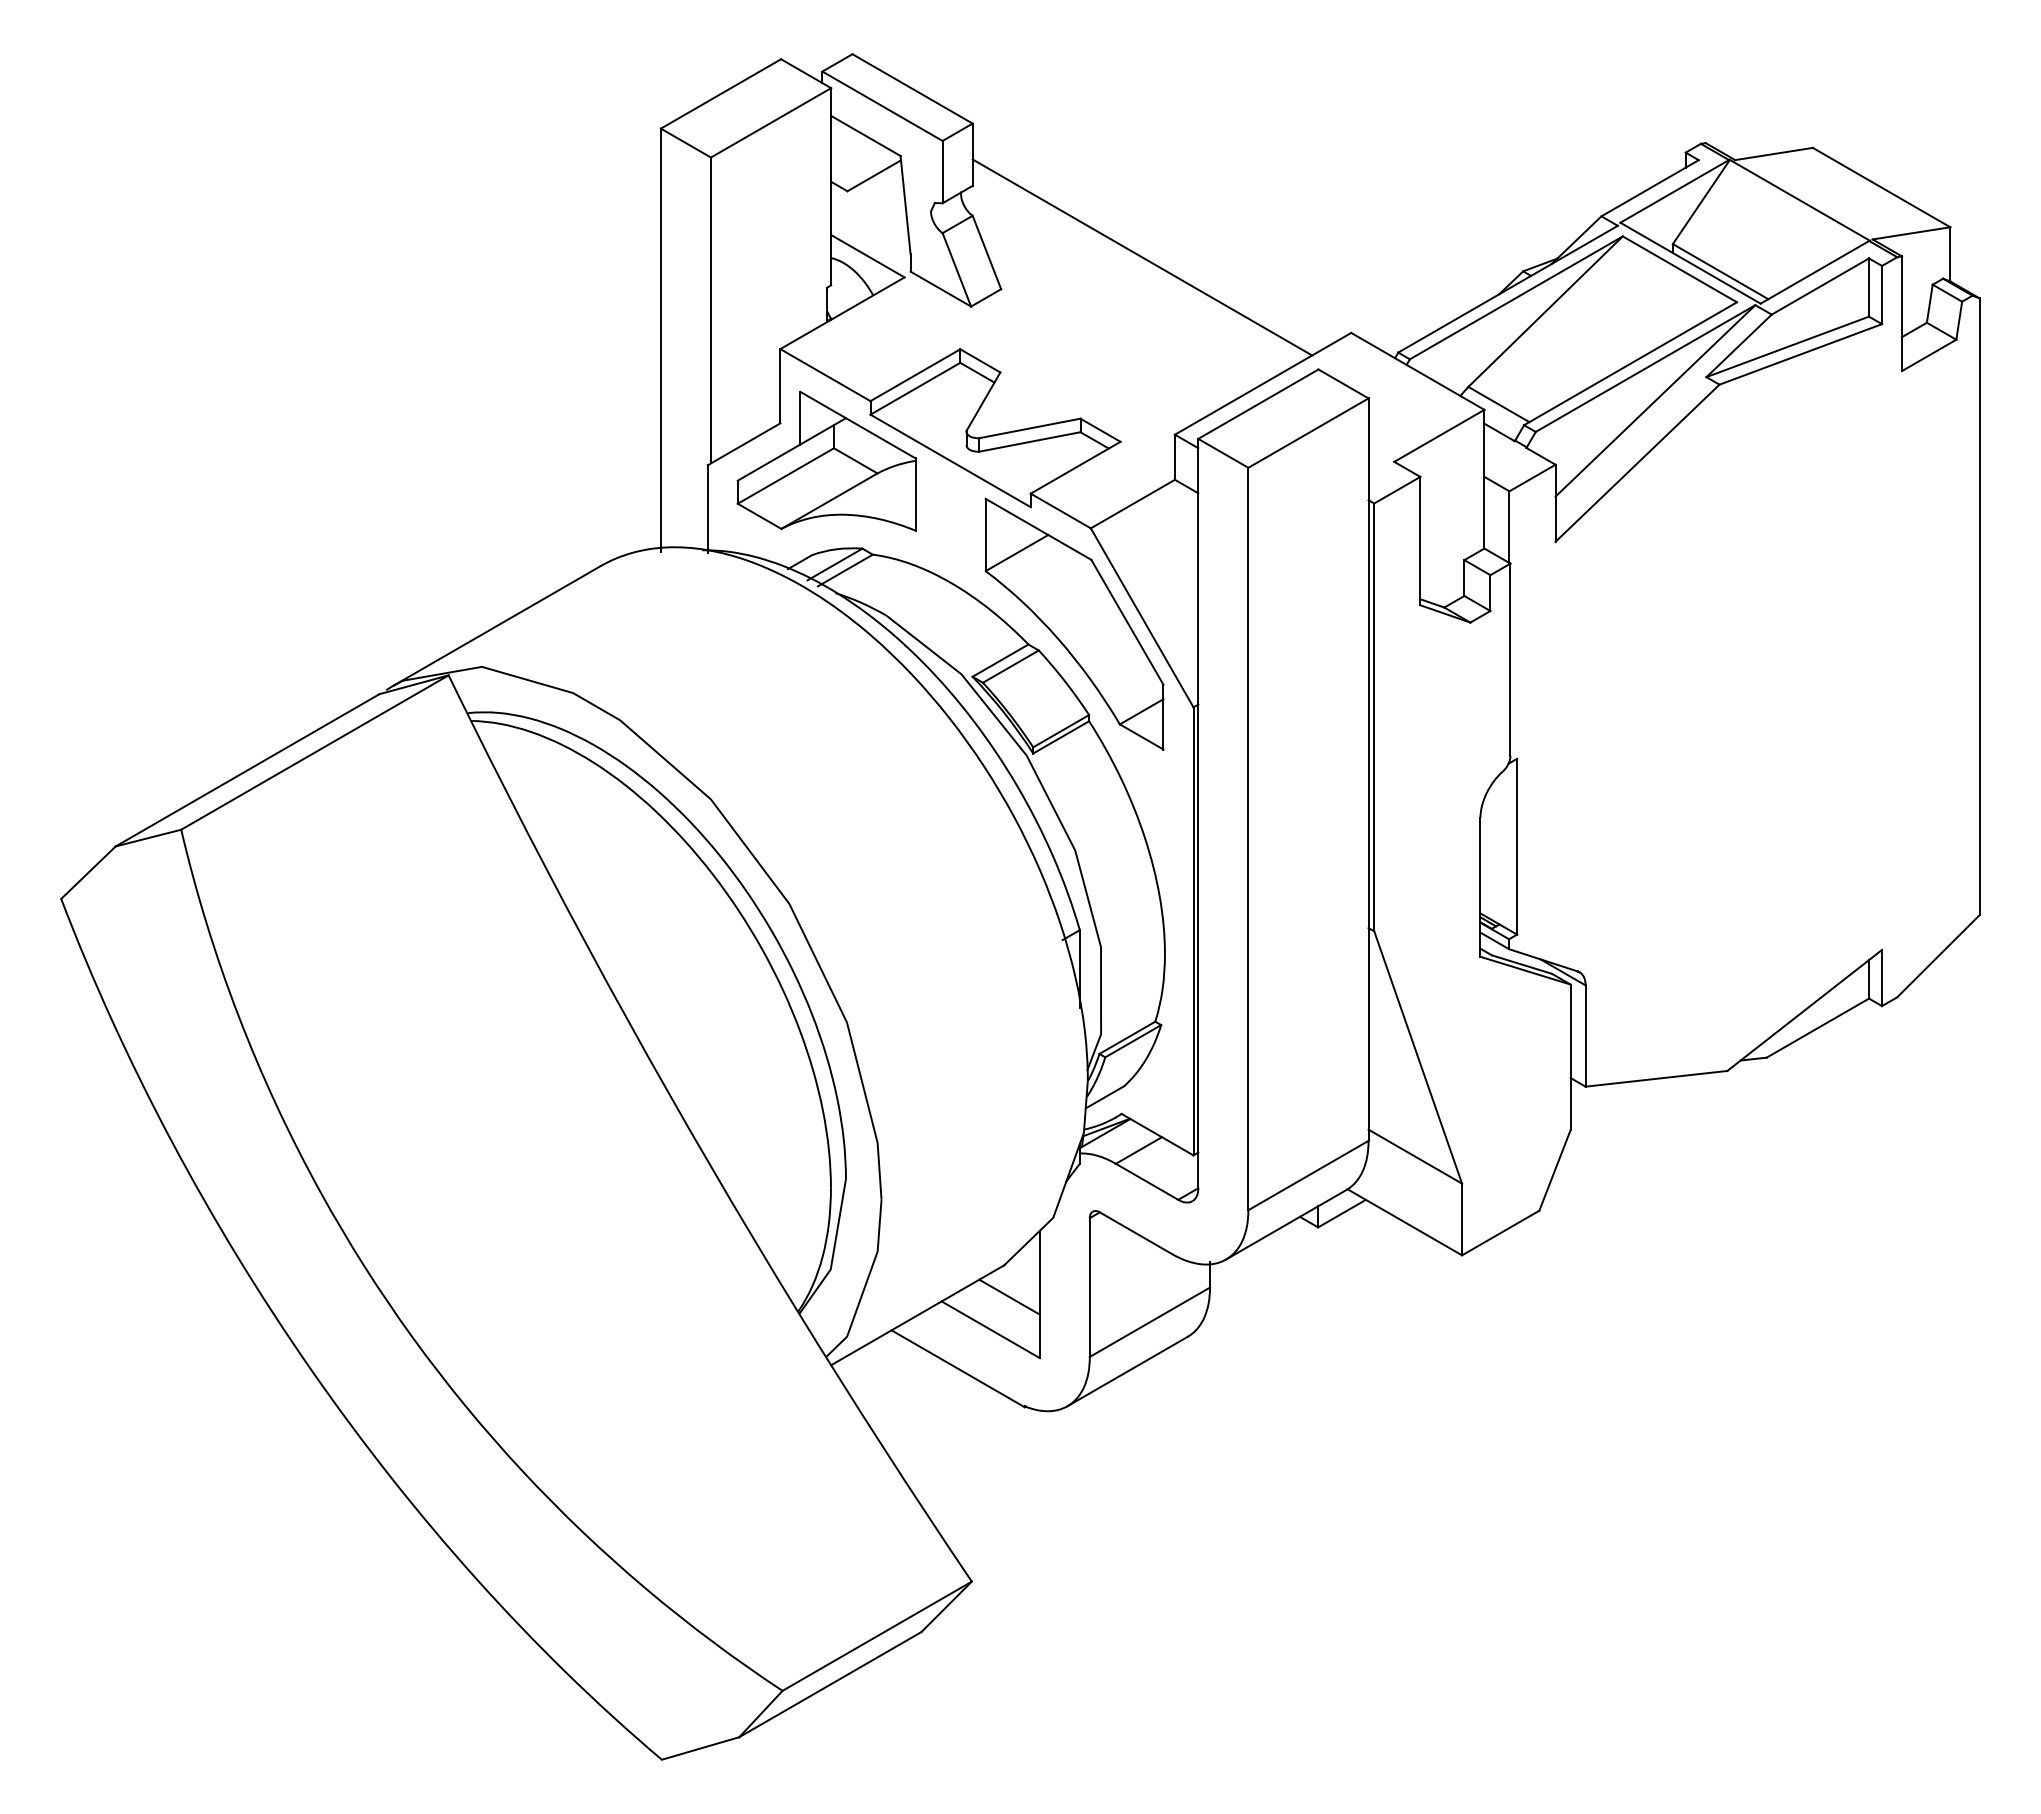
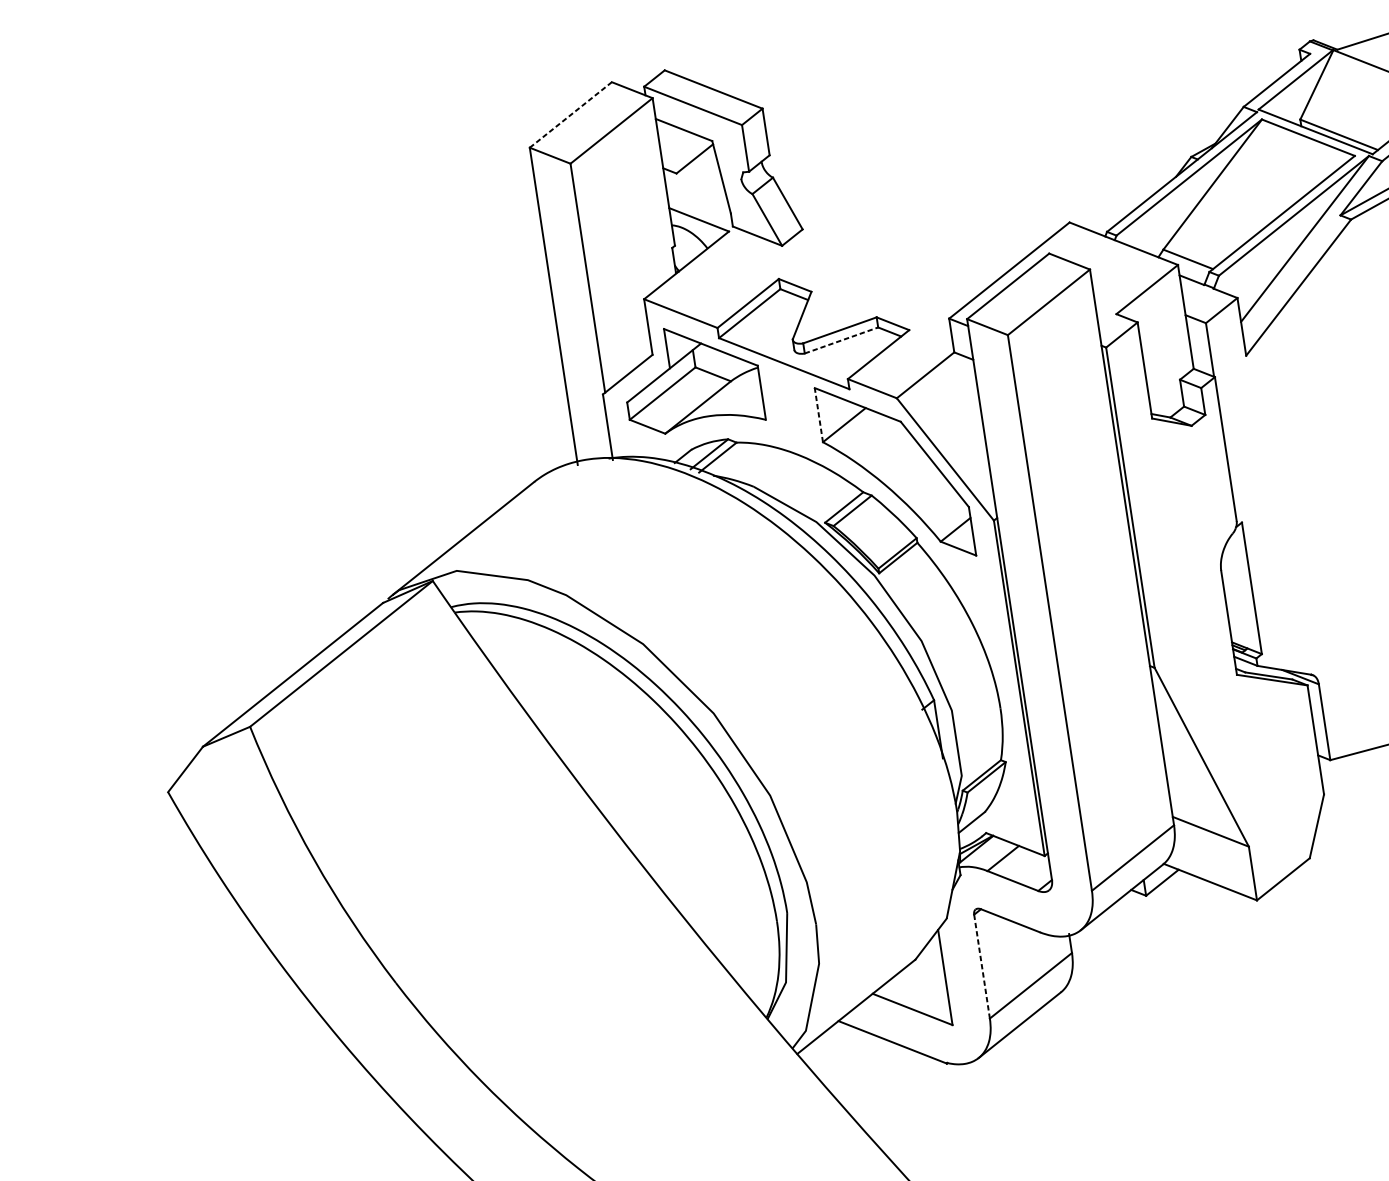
line: (721, 93) -> (571, 114), solid -> dashed
line: (1142, 257) -> (904, 189), removed
line: (1030, 441) -> (841, 340), solid -> dashed
line: (985, 534) -> (818, 414), solid -> dashed
line: (1089, 1288) -> (981, 967), solid -> dashed
line: (1009, 1296) -> (922, 982), removed

